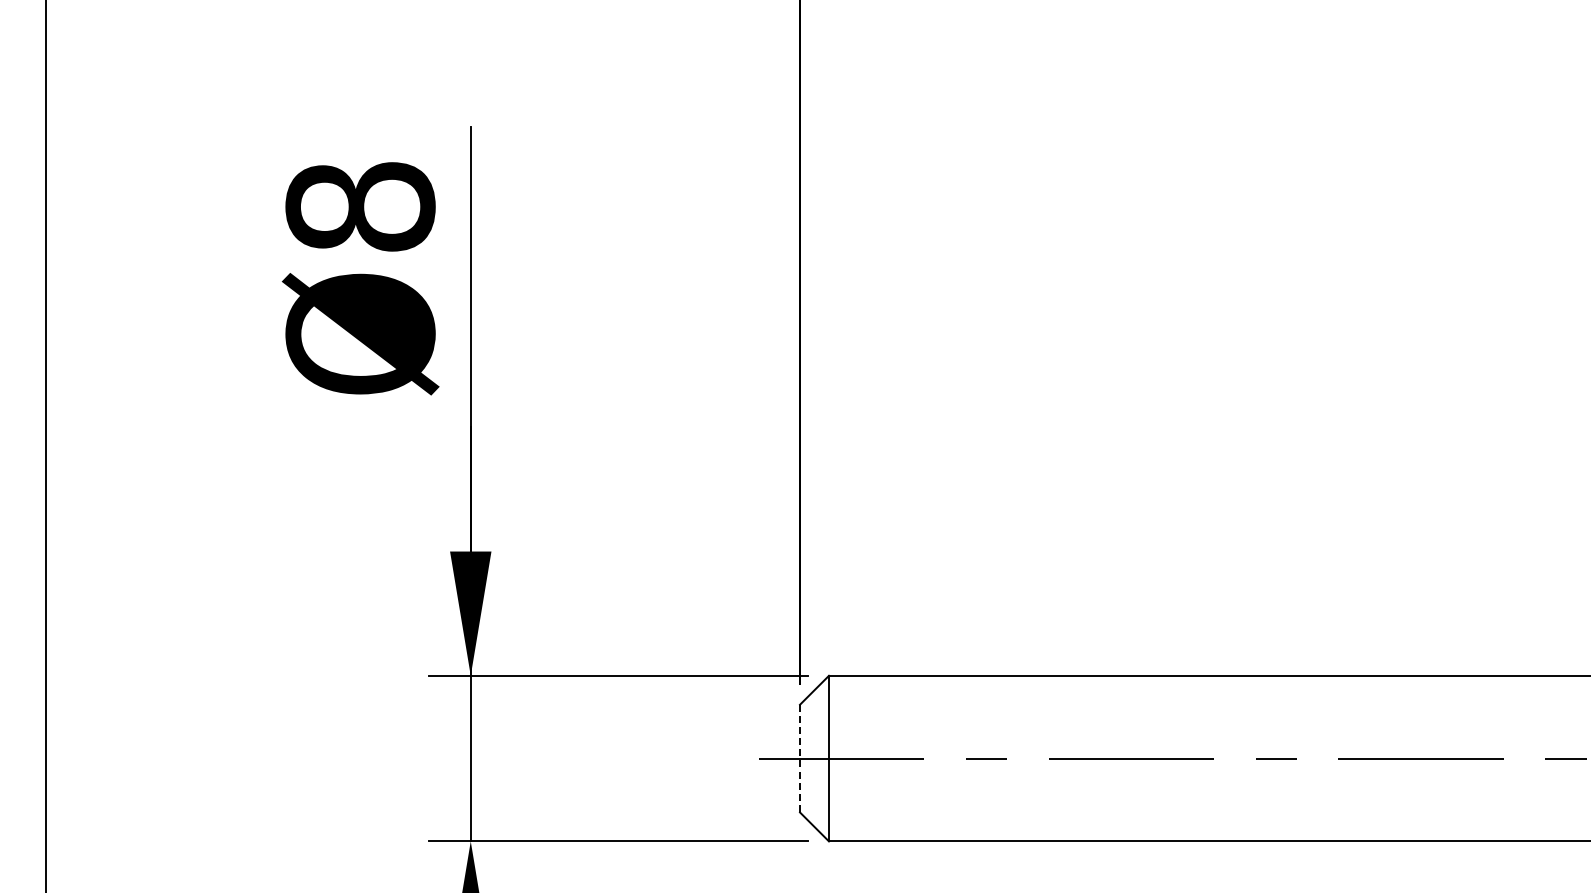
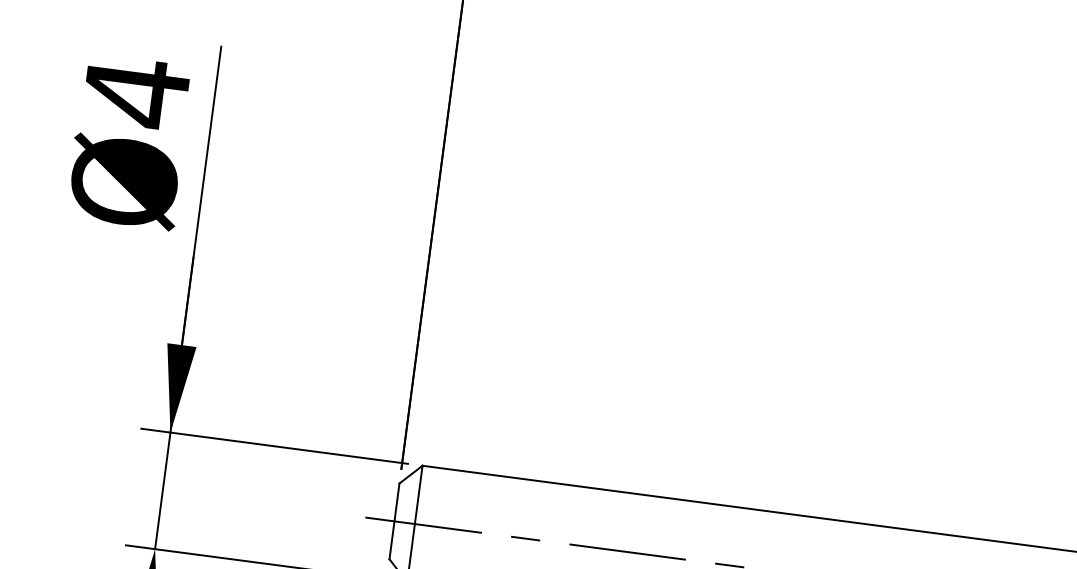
text: (360, 207) -> (136, 92), Ø8 -> Ø4
line: (800, 758) -> (394, 521), dashed -> solid

